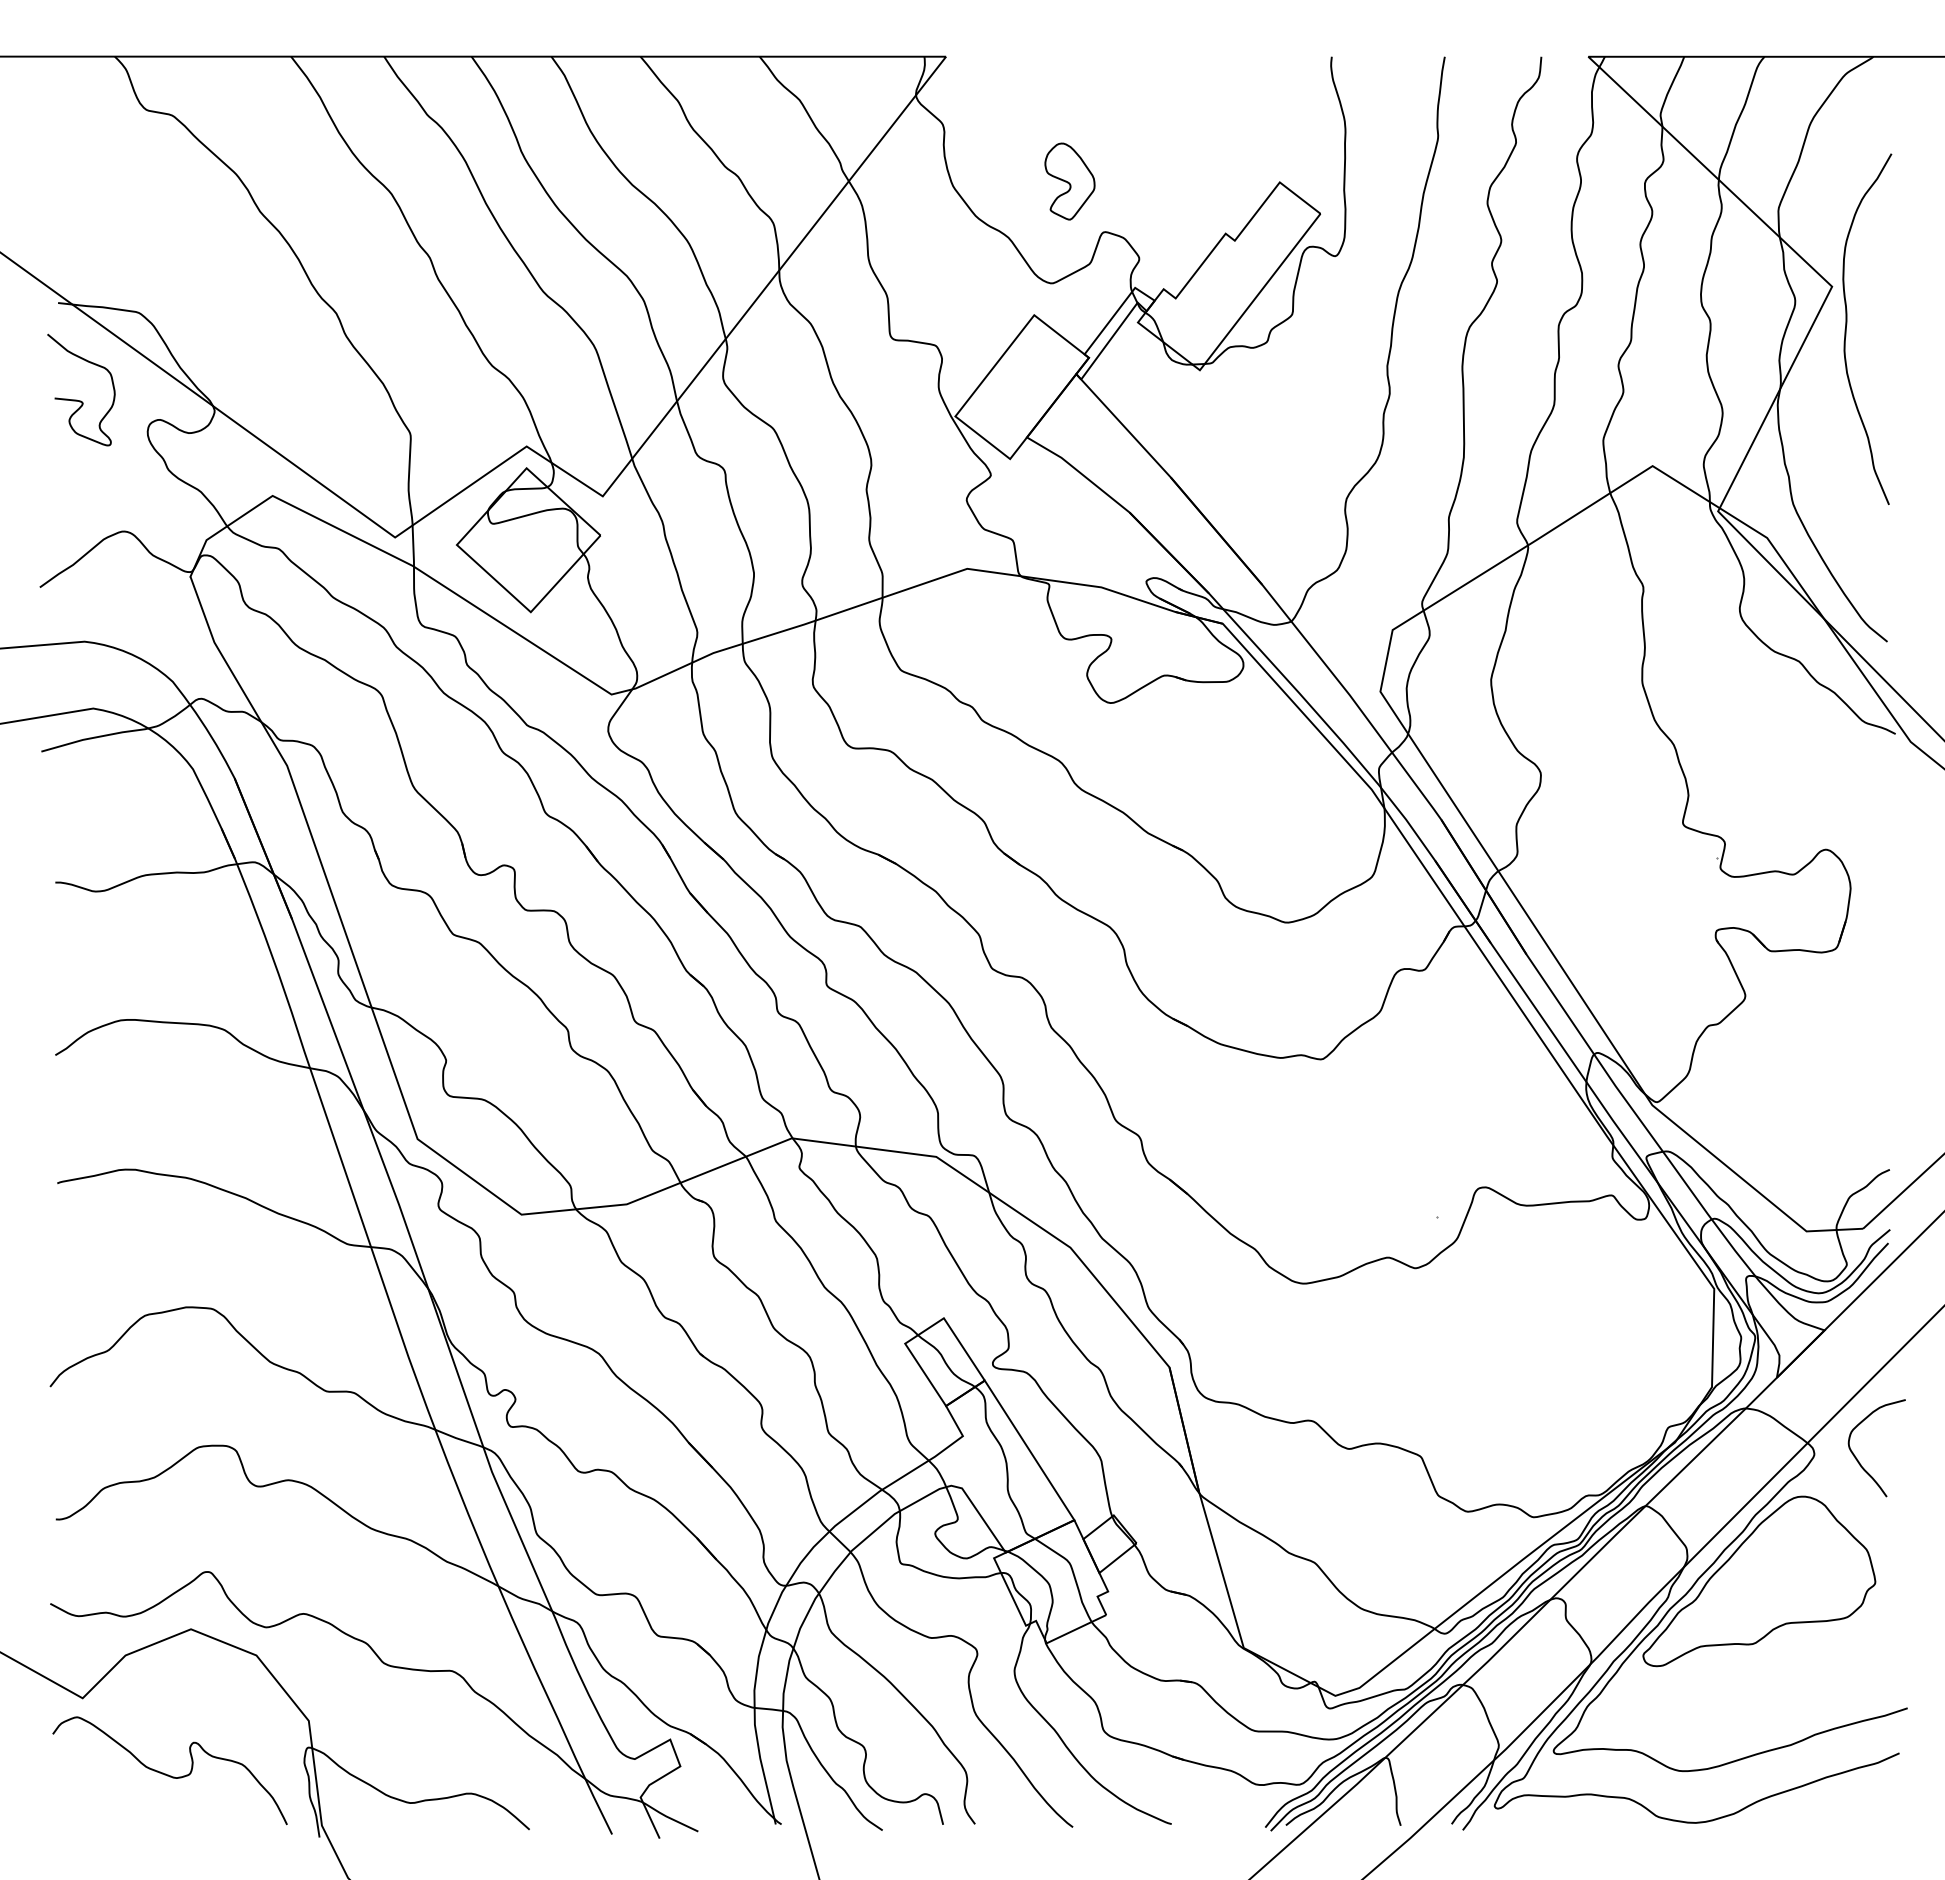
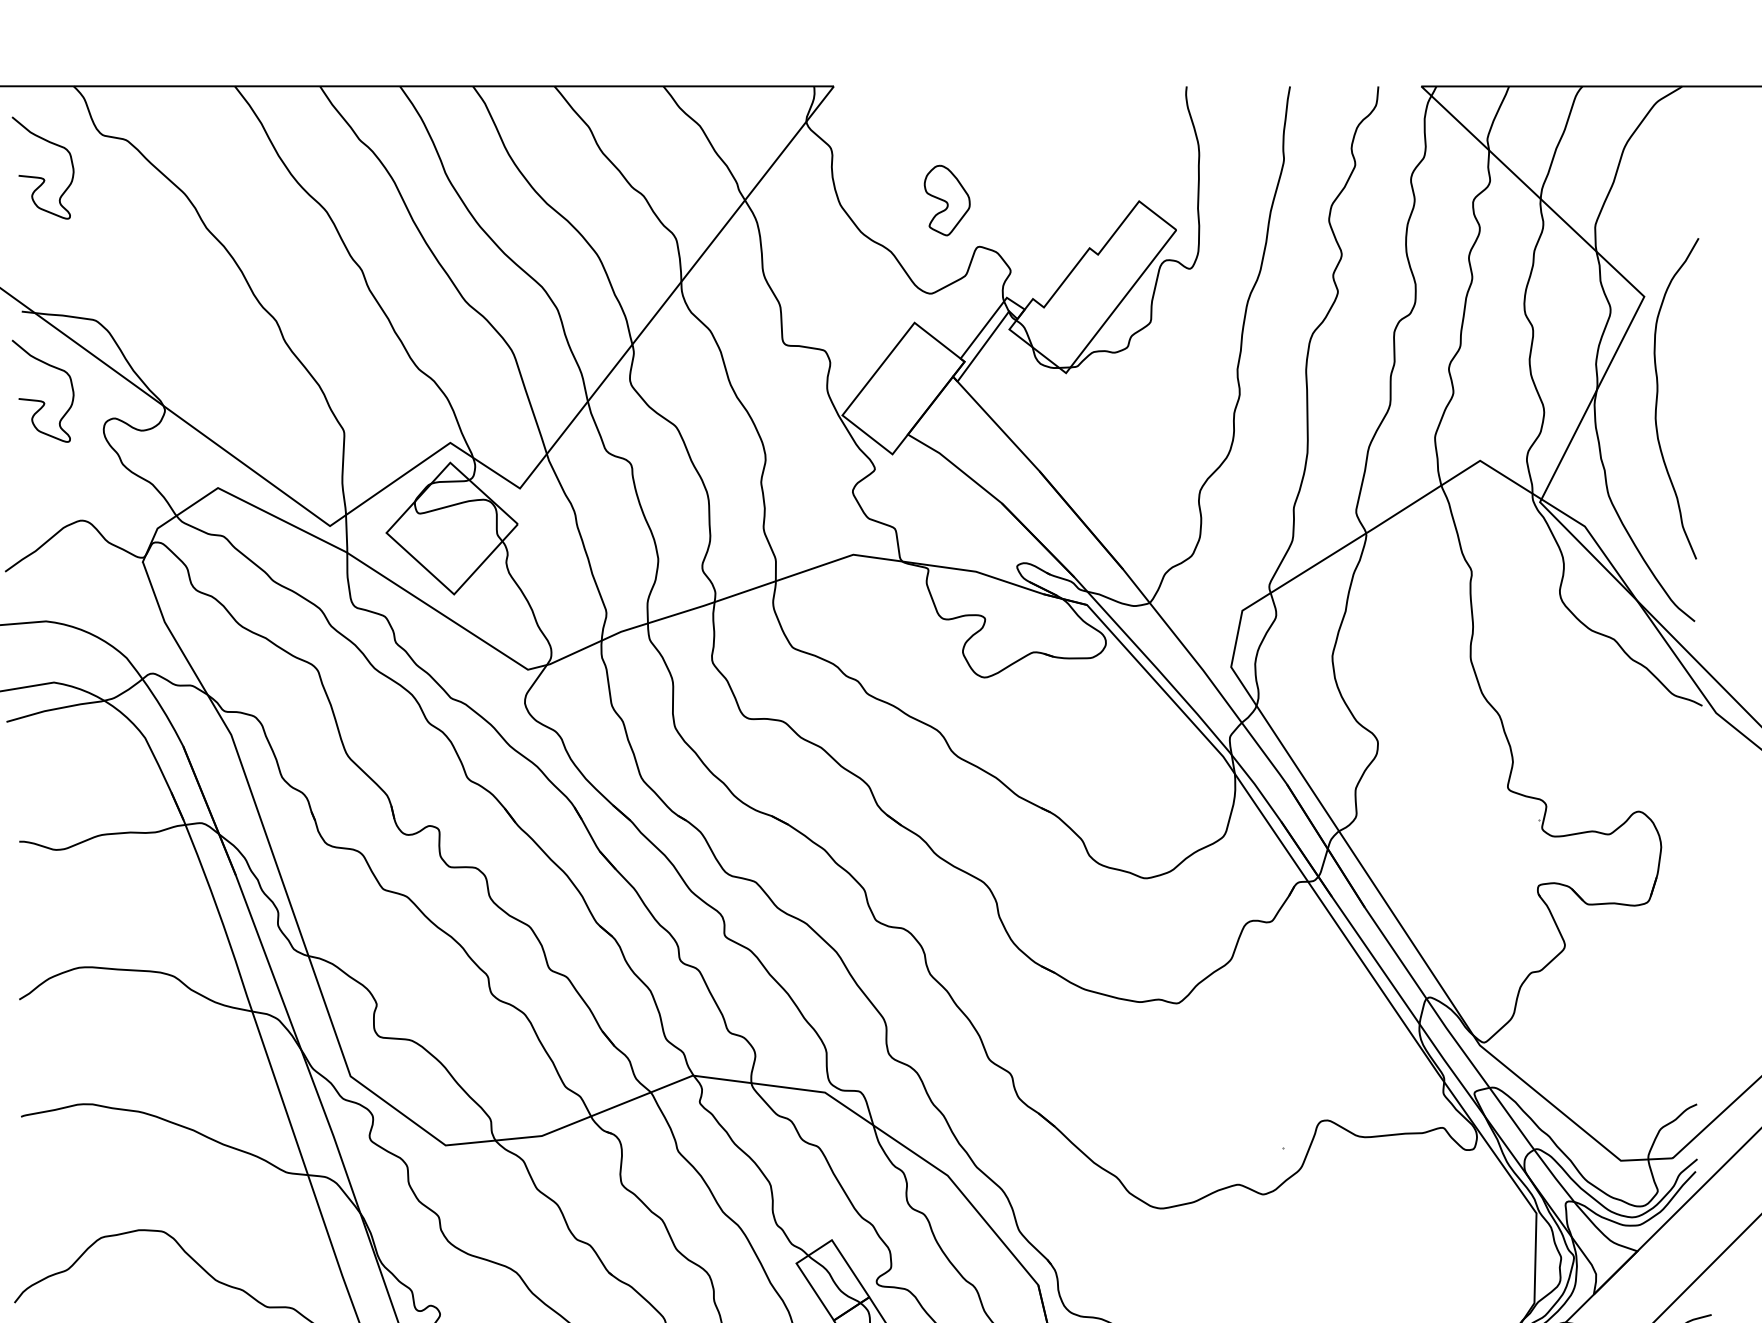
curve: (77, 155) -> (39, 176), added
curve: (1847, 324) -> (1658, 394), moved

